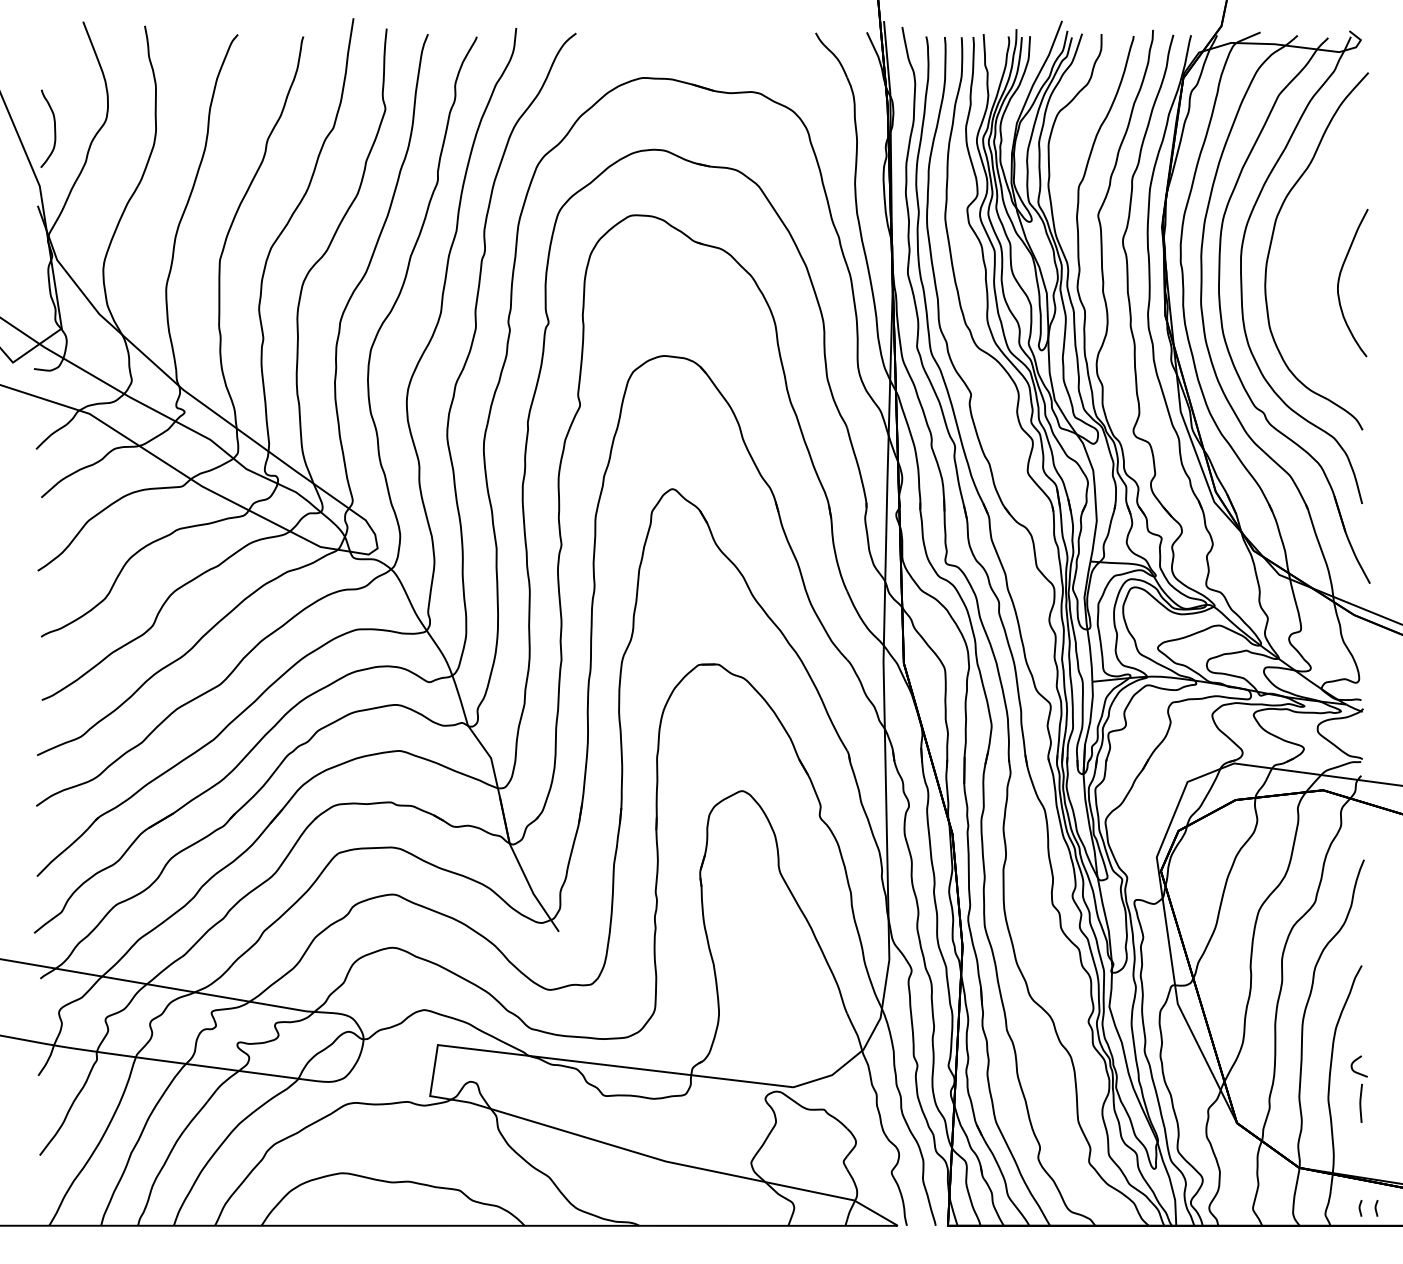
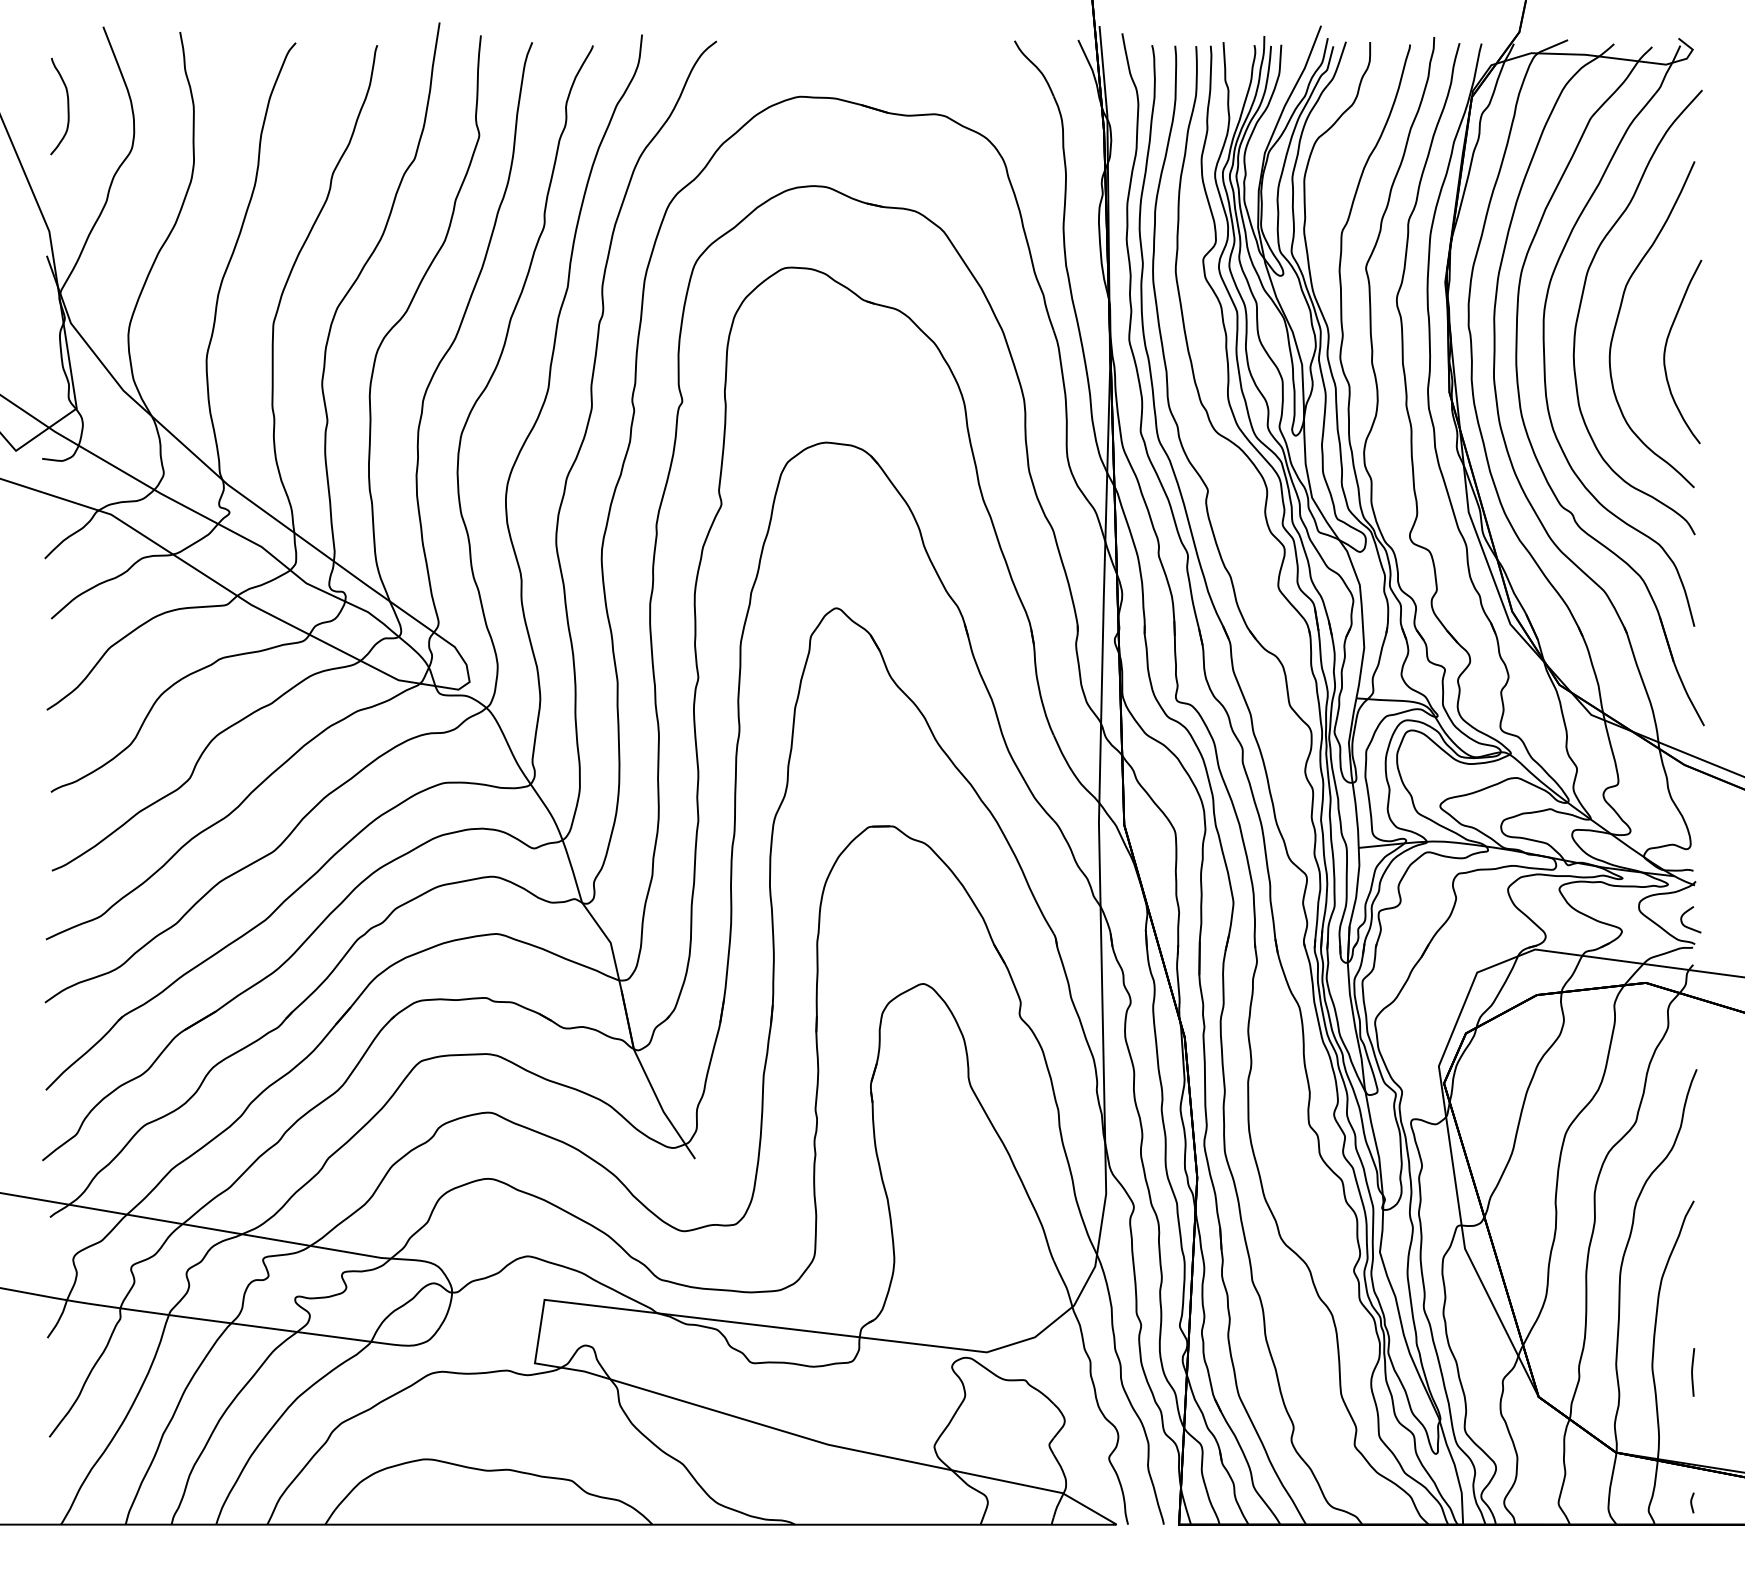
curve: (54, 128) -> (67, 106), moved
curve: (1302, 252) -> (1620, 313), added
curve: (1356, 1071) -> (1687, 925), moved
curve: (1376, 1208) -> (1712, 1503), removed

